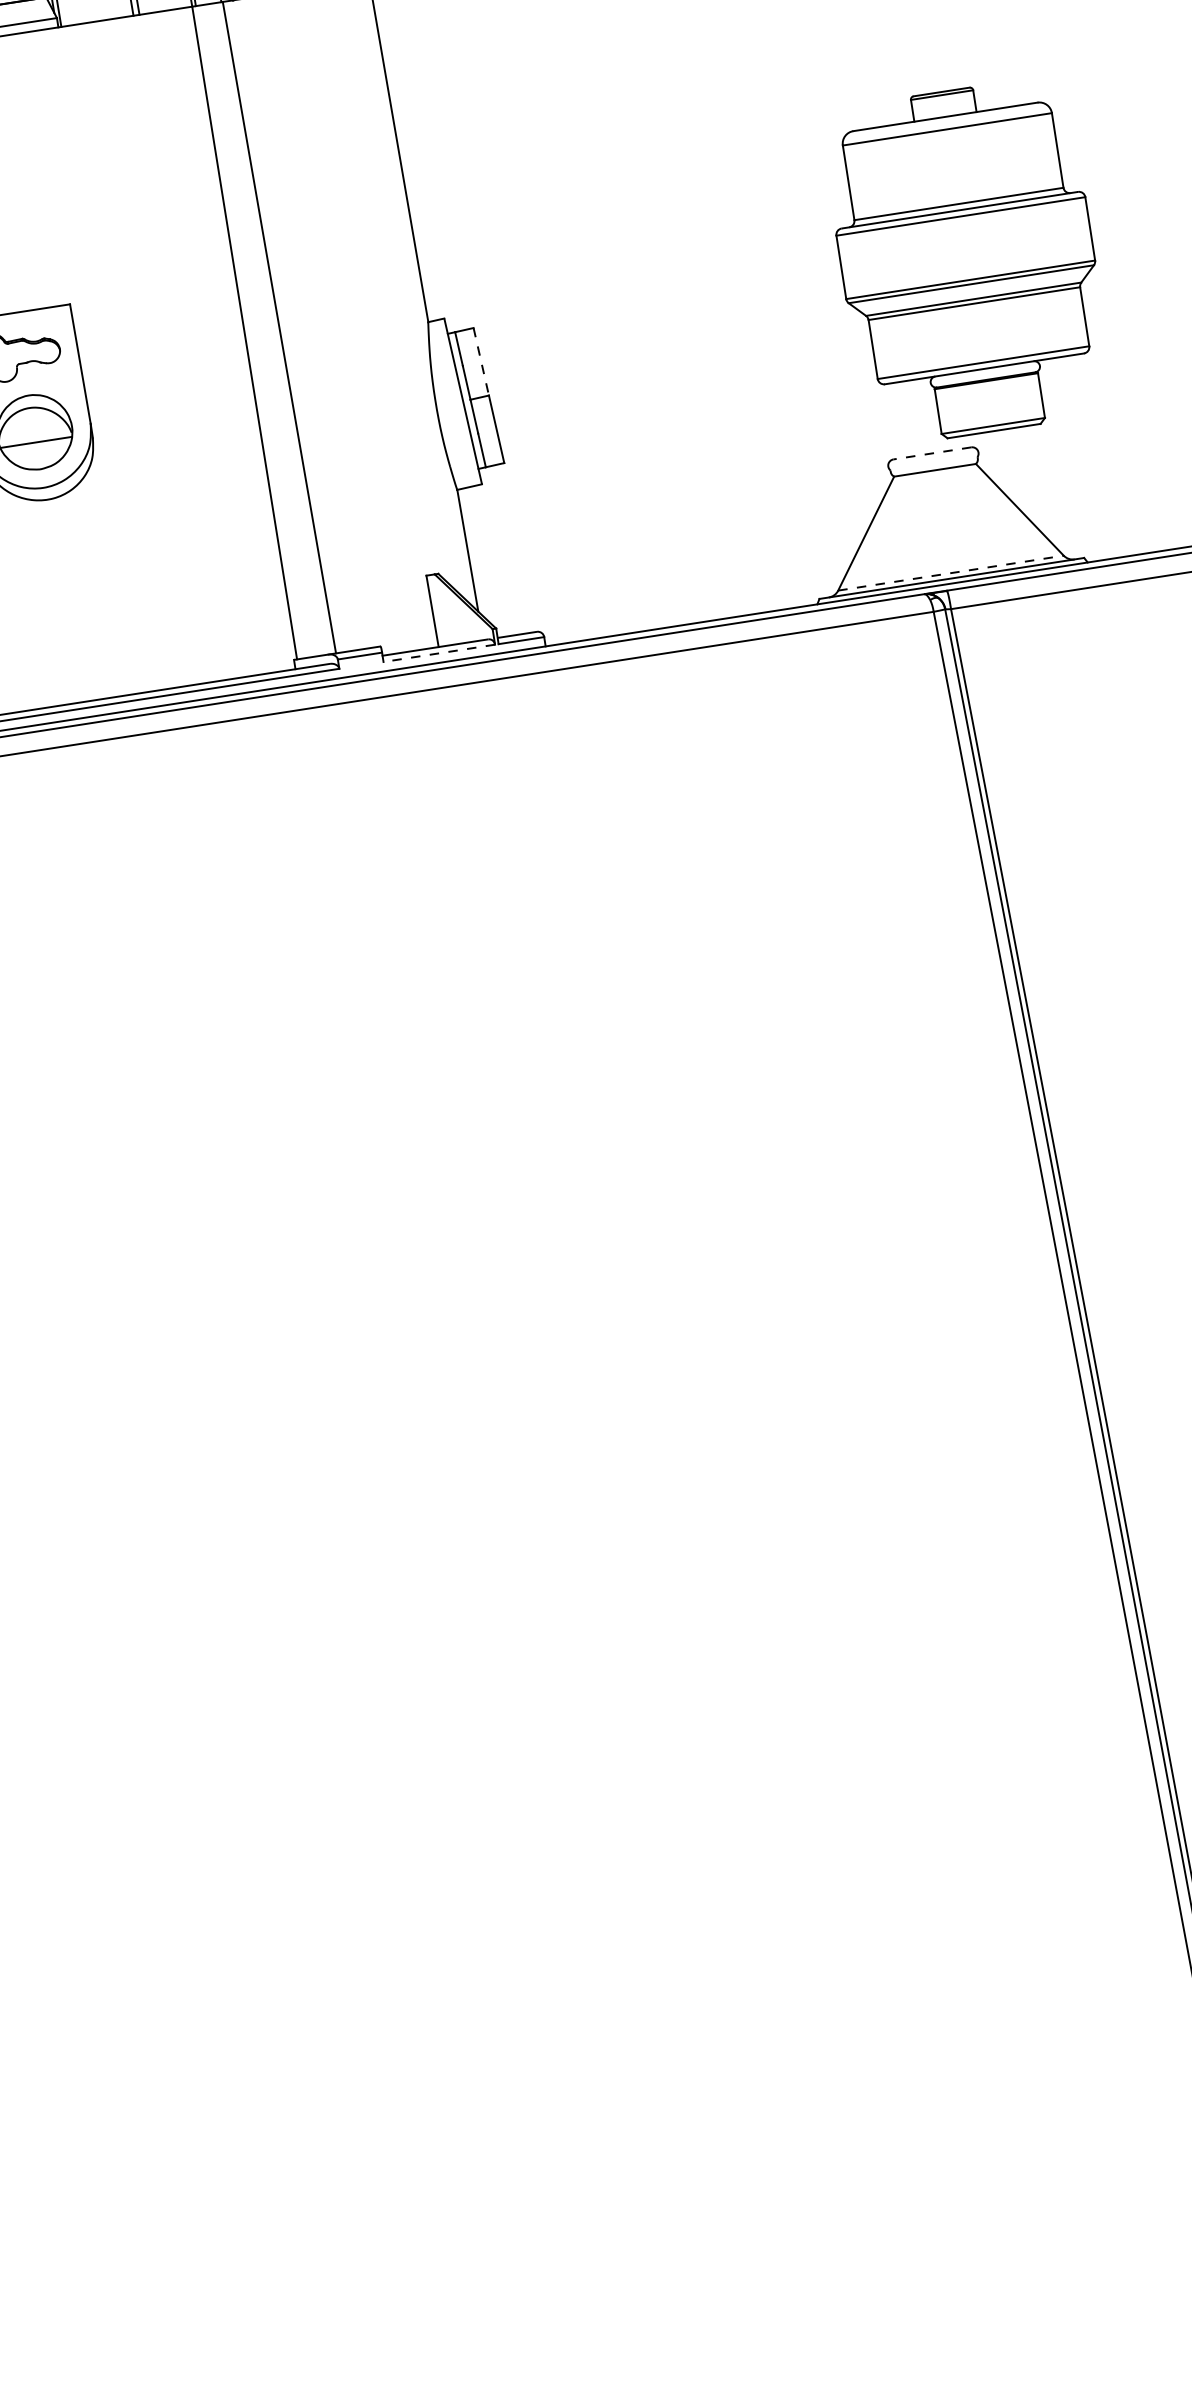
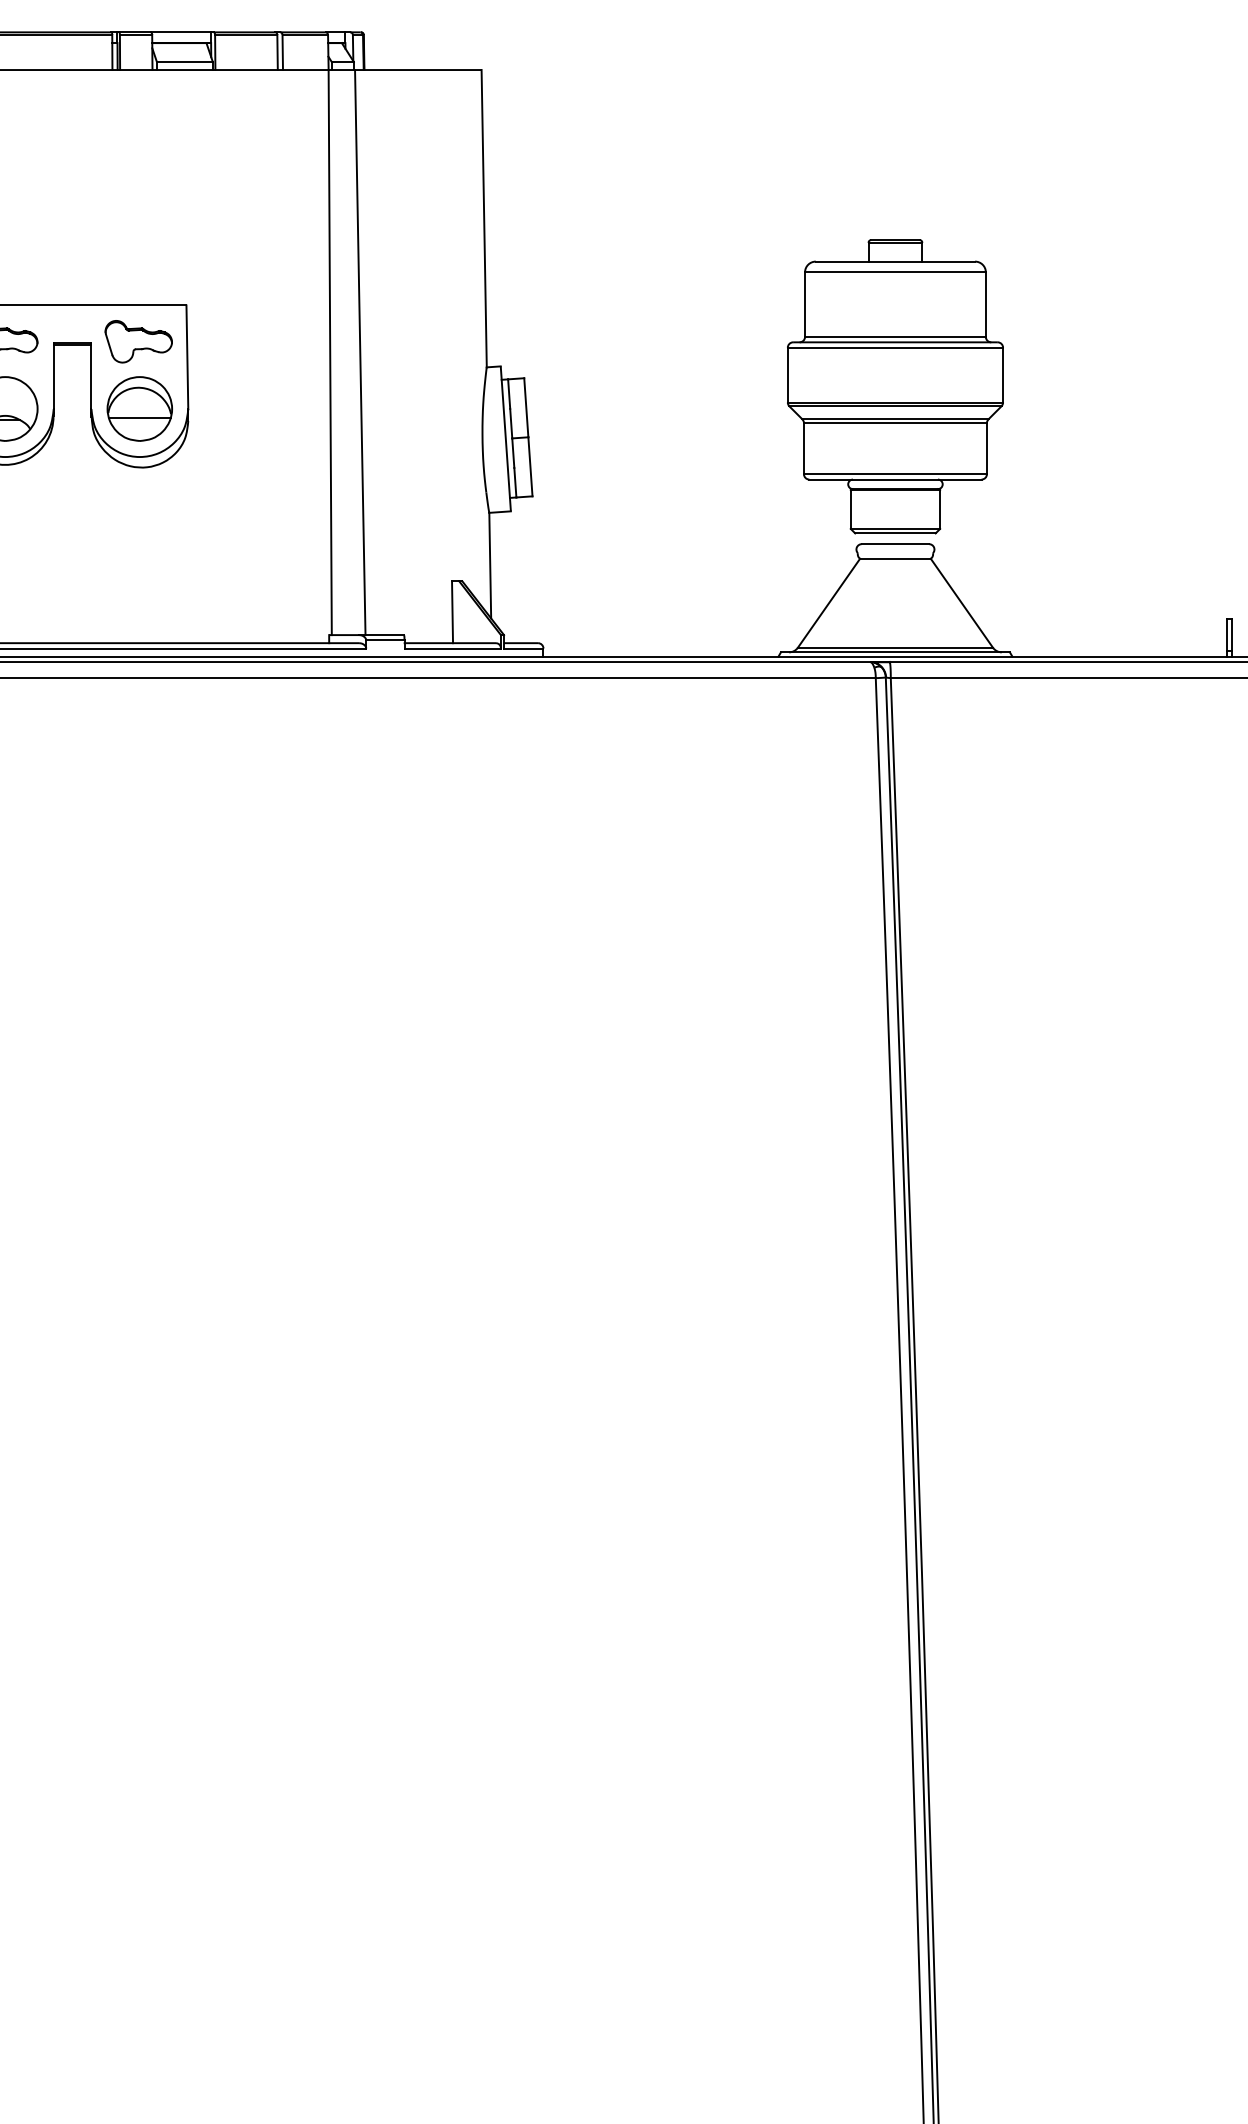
part: (967, 261) -> (895, 386), moved
line: (481, 361) -> (526, 407), dashed -> solid
line: (932, 453) -> (895, 544), dashed -> solid
line: (951, 572) -> (895, 647), dashed -> solid
line: (439, 653) -> (452, 648), dashed -> solid

